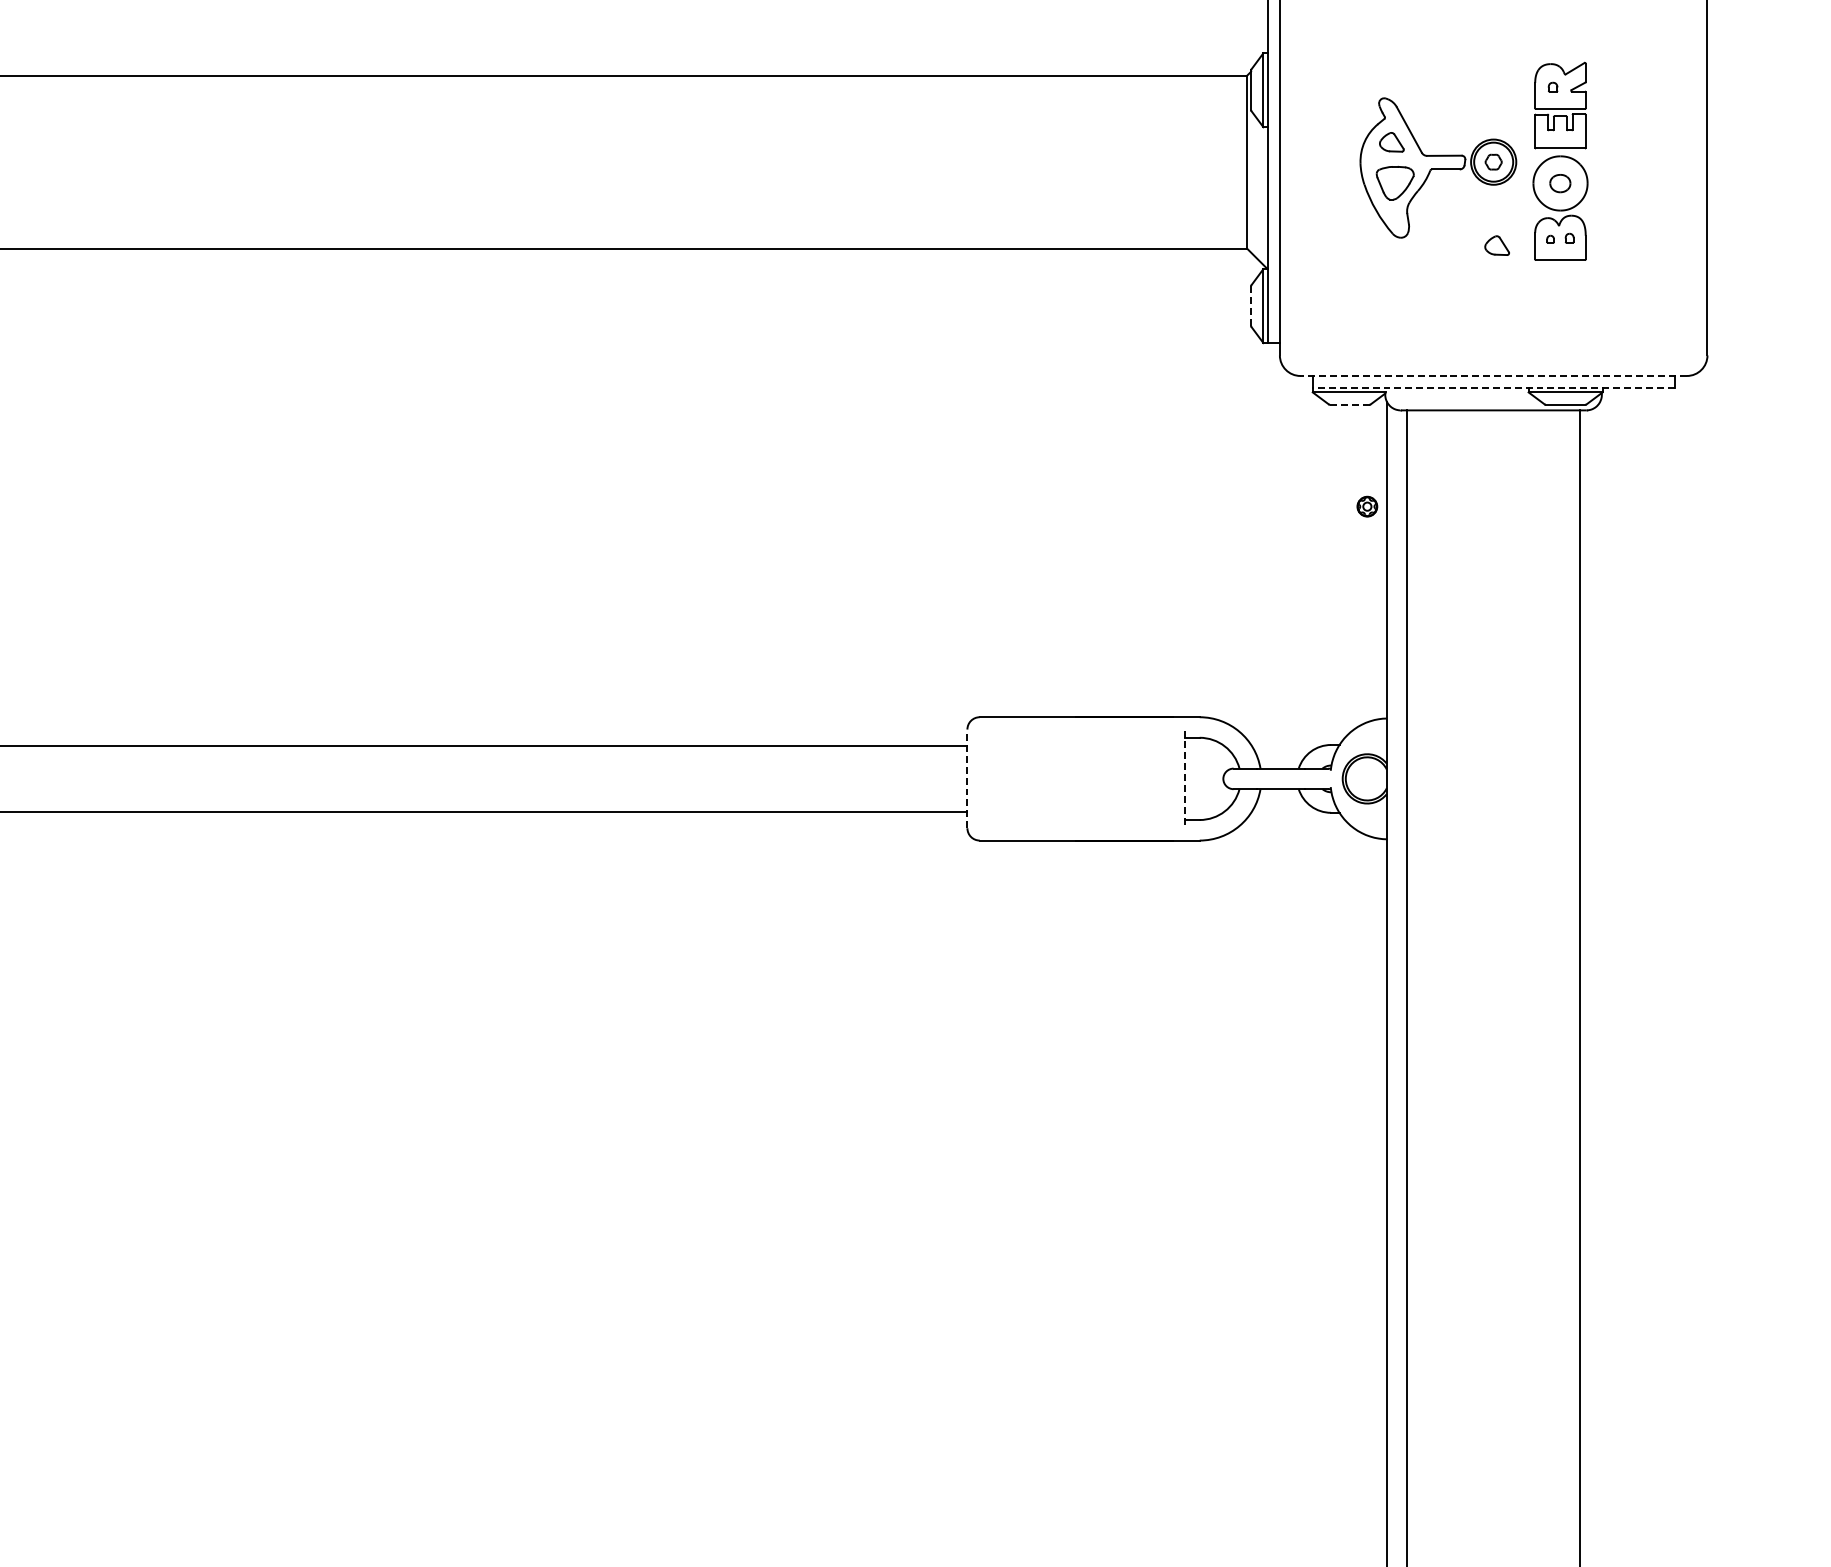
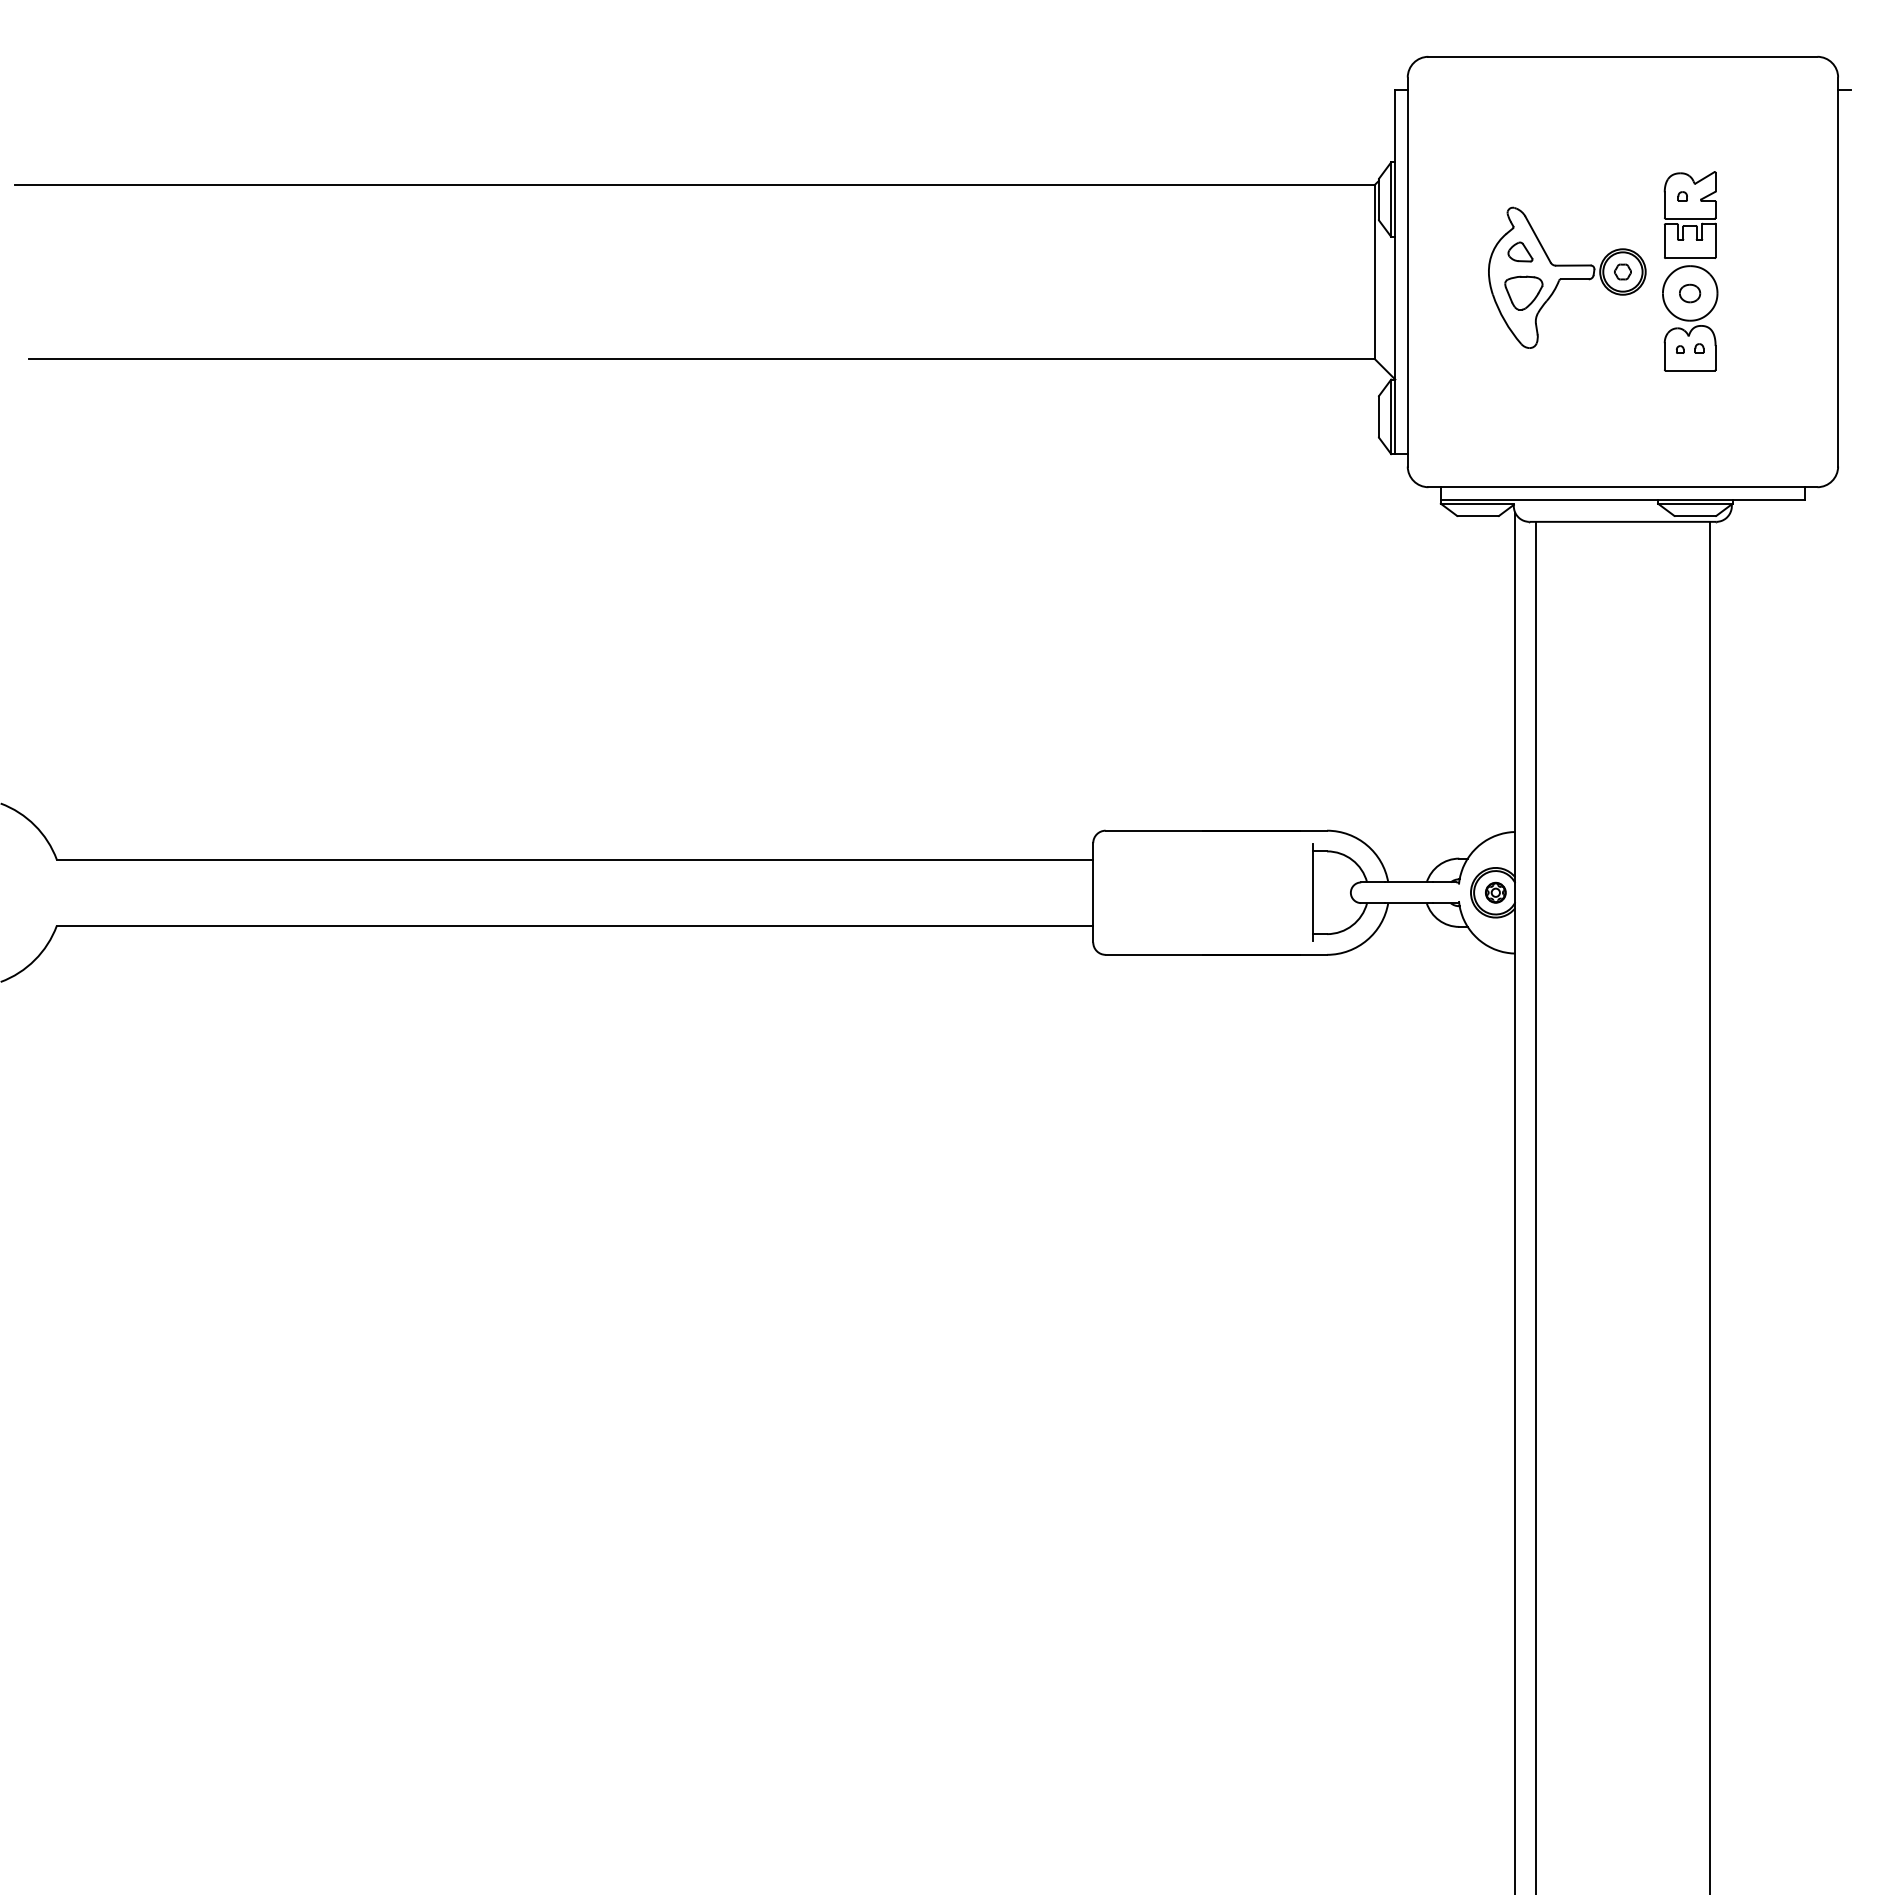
part: (1497, 245) -> (1626, 355), removed
line: (1250, 305) -> (1378, 416), dashed -> solid
line: (1493, 376) -> (1622, 487), dashed -> solid
line: (1493, 388) -> (1622, 499), dashed -> solid
line: (1350, 405) -> (1478, 516), dashed -> solid
part: (1367, 506) -> (1495, 892), moved
line: (967, 778) -> (1093, 892), dashed -> solid
line: (1185, 778) -> (1312, 892), dashed -> solid

